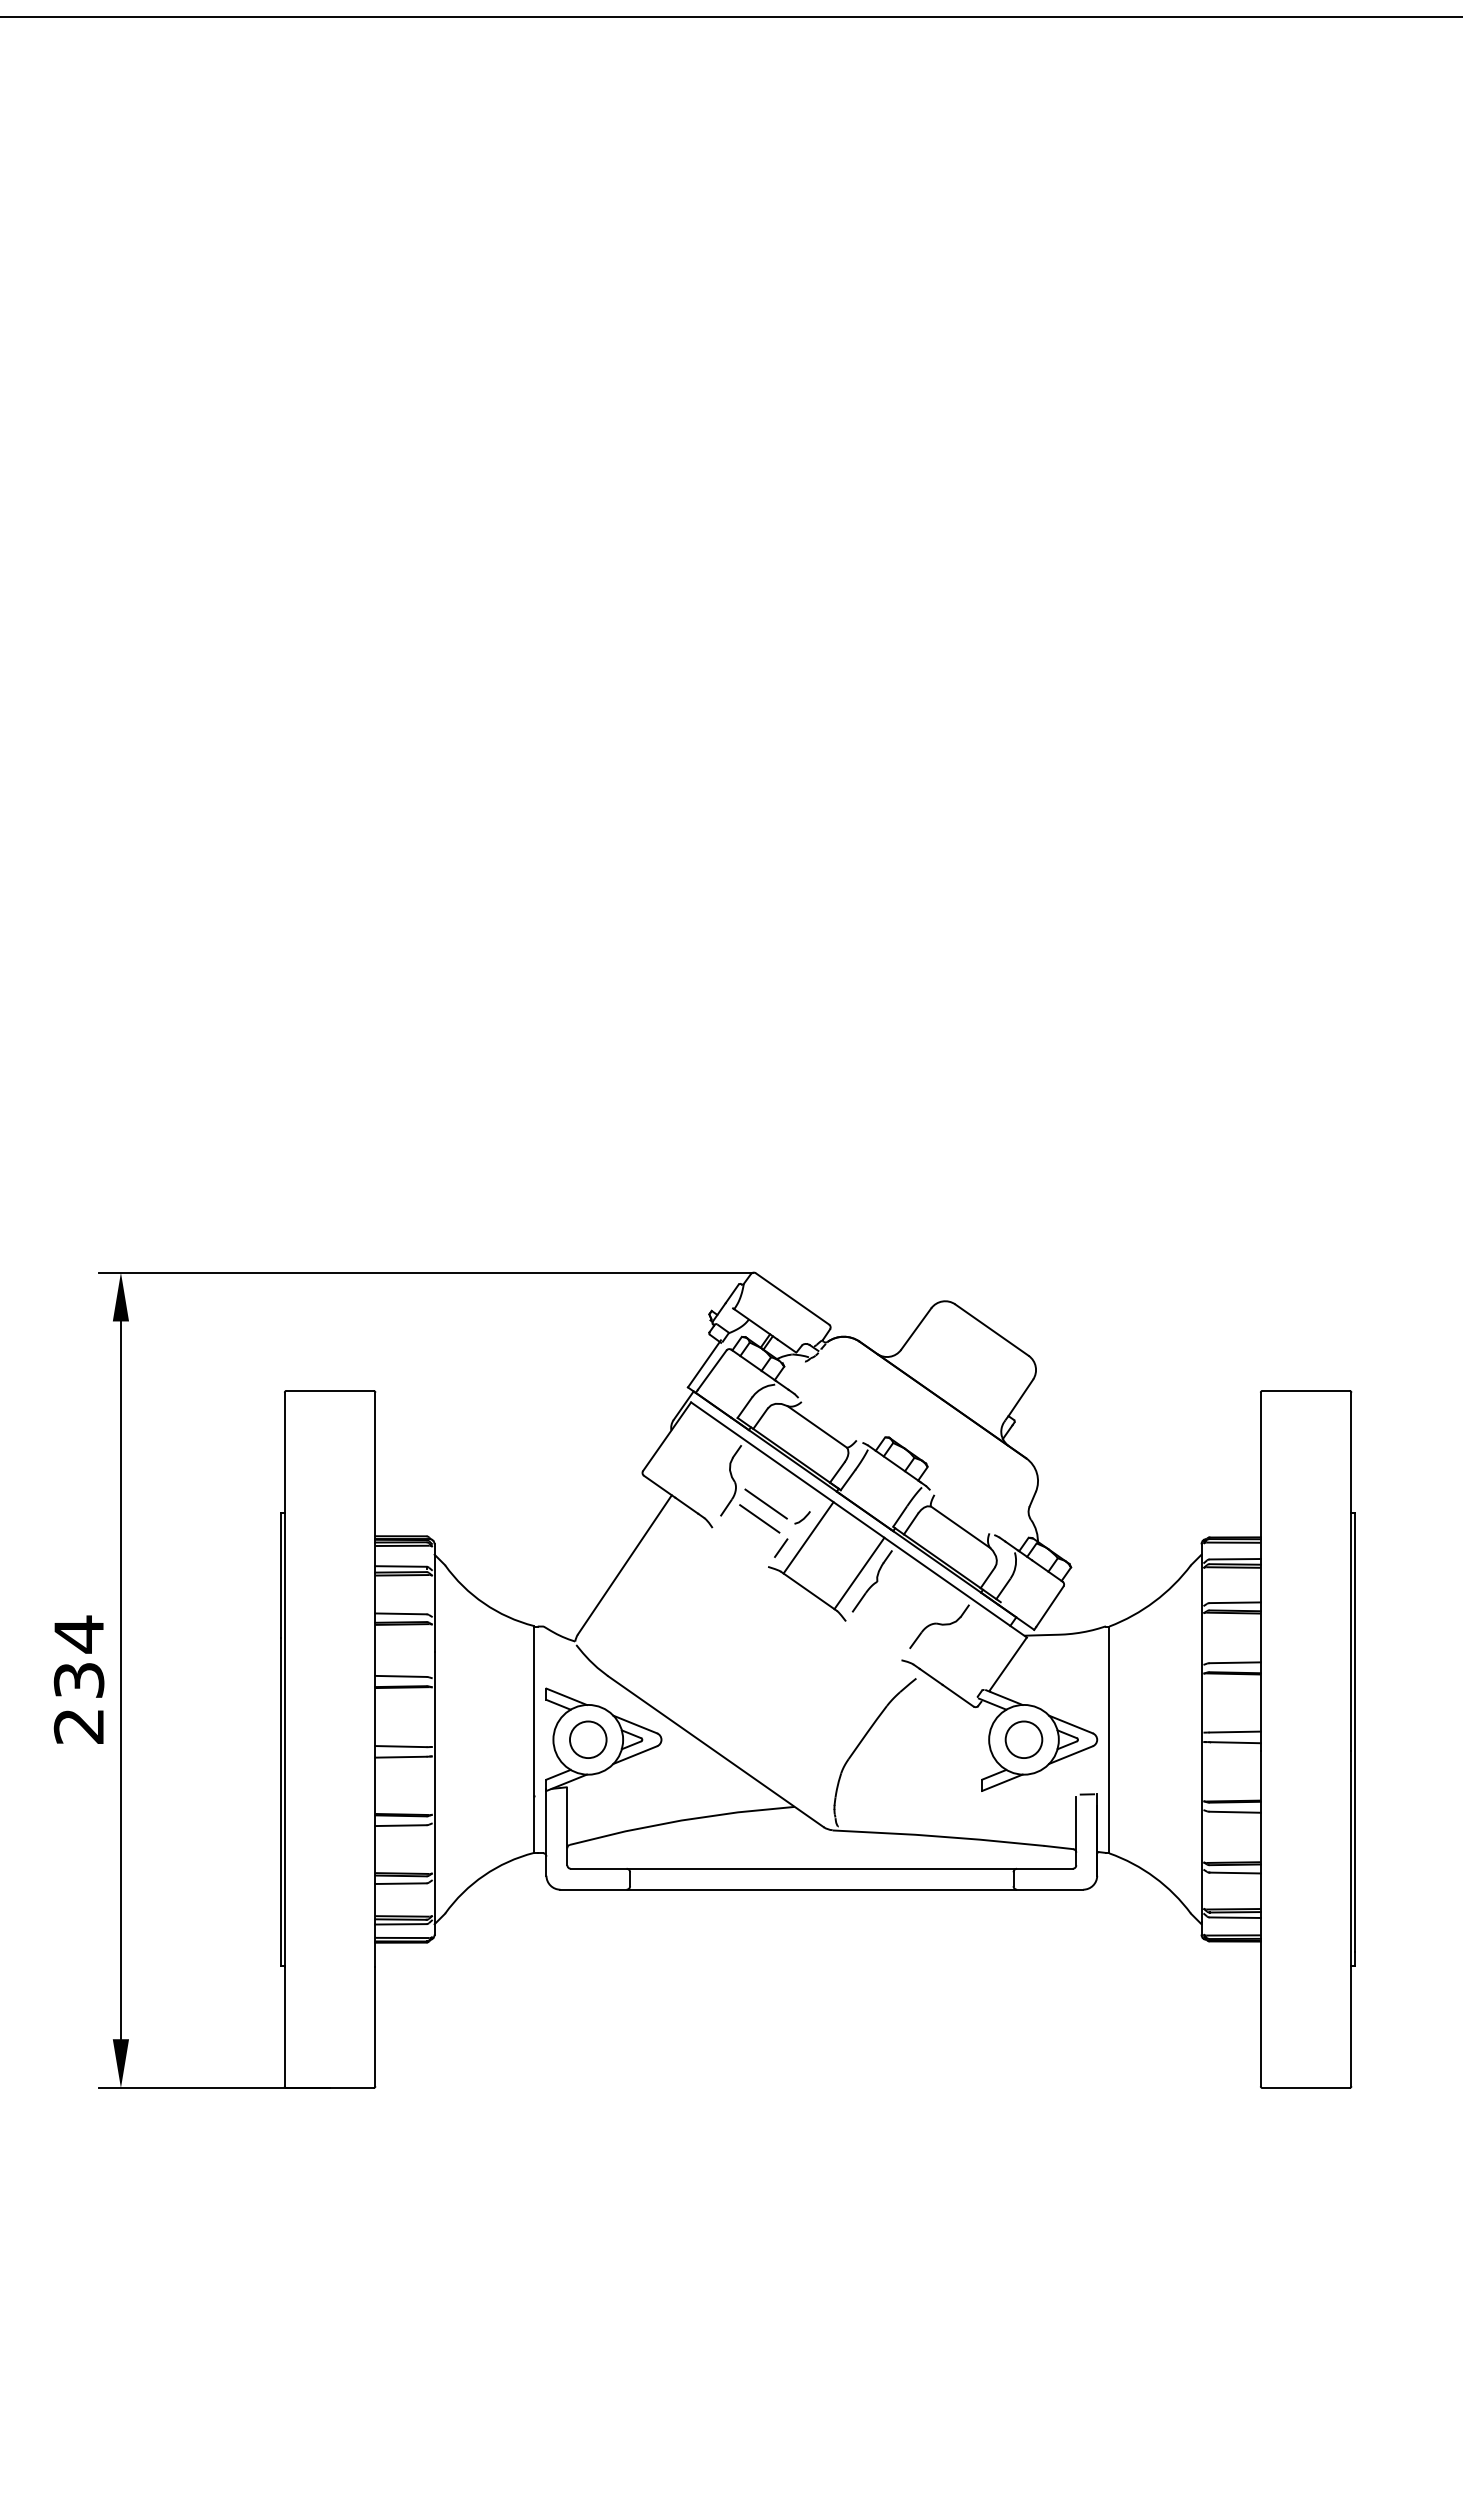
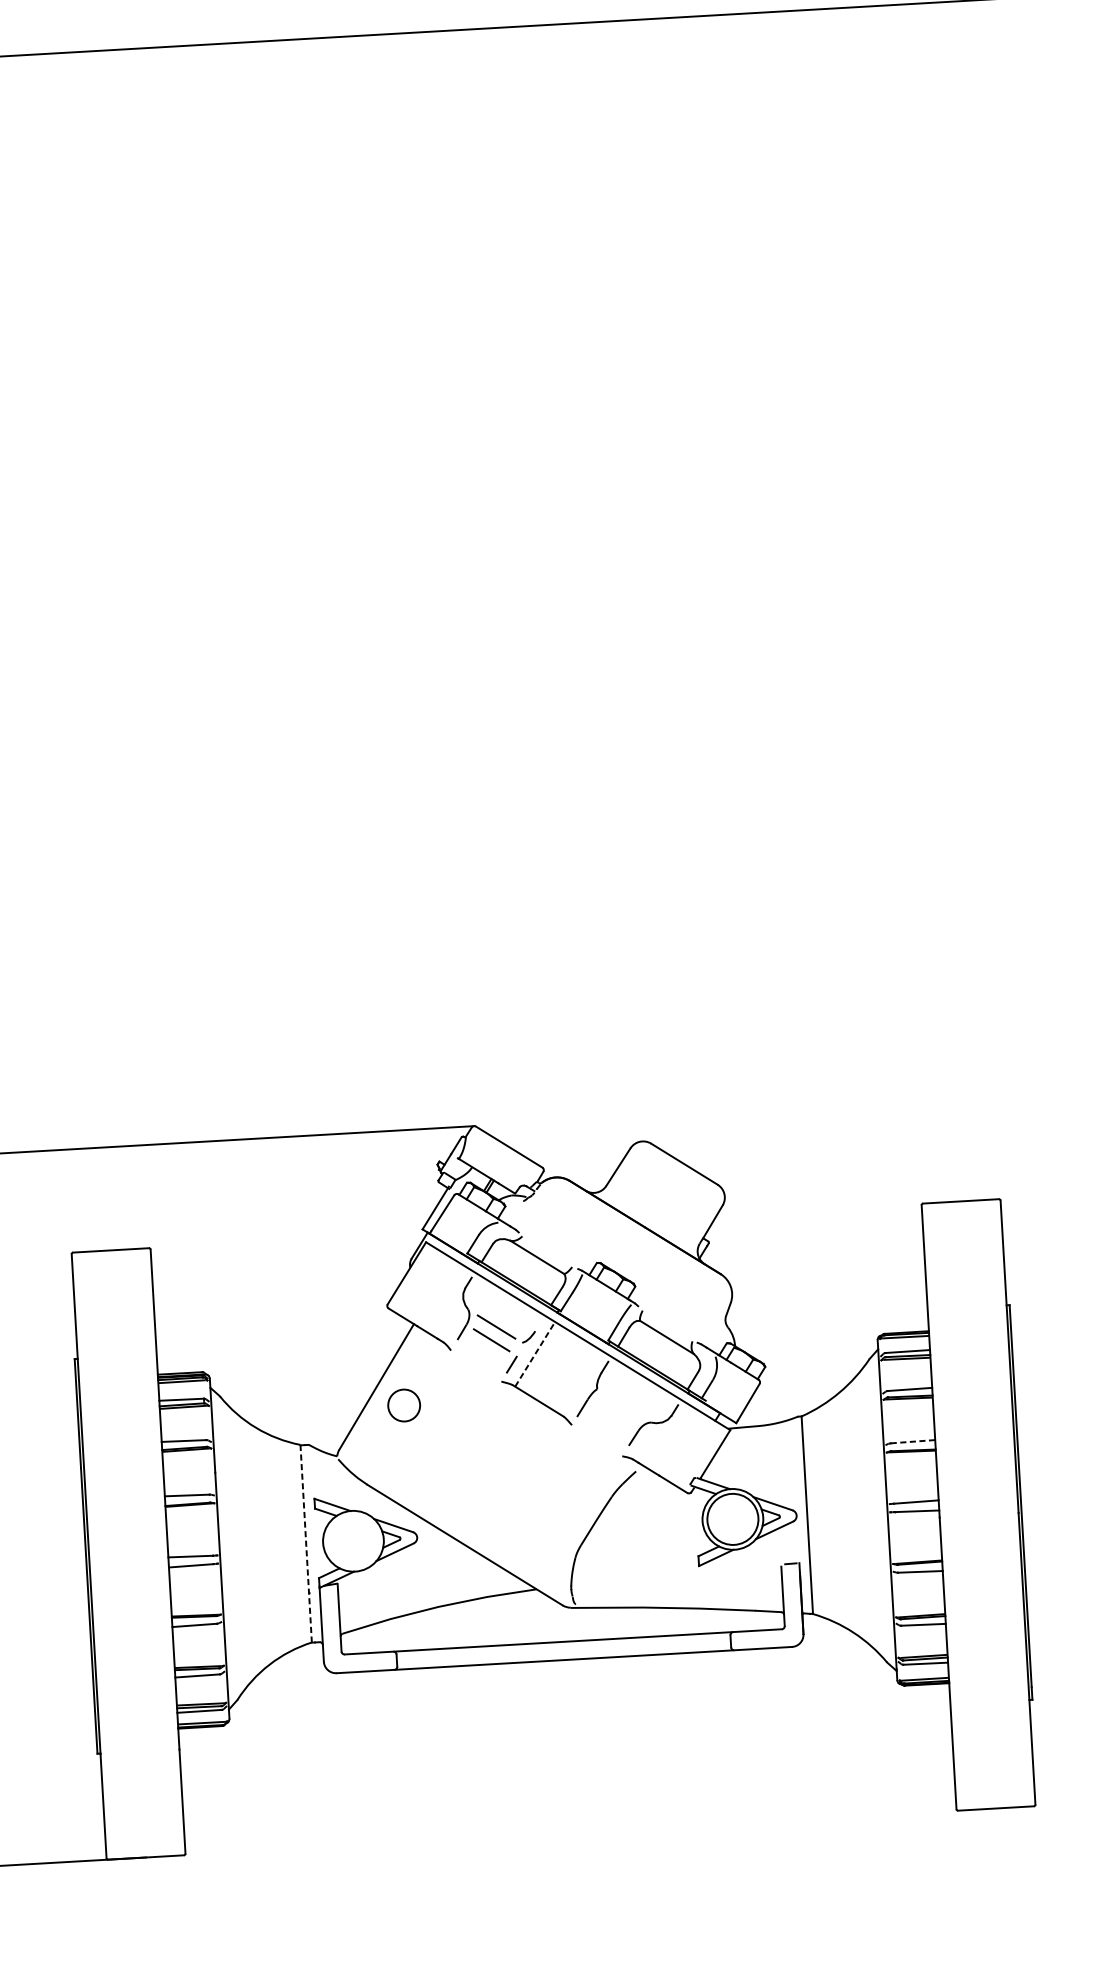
line: (808, 1537) -> (535, 1354), solid -> dashed
line: (859, 1573) -> (581, 1382), removed
line: (1235, 1662) -> (913, 1441), solid -> dashed
line: (533, 1739) -> (305, 1543), solid -> dashed
circle: (588, 1739) -> (404, 1405), moved
circle: (1023, 1739) -> (732, 1519), size x1.6

